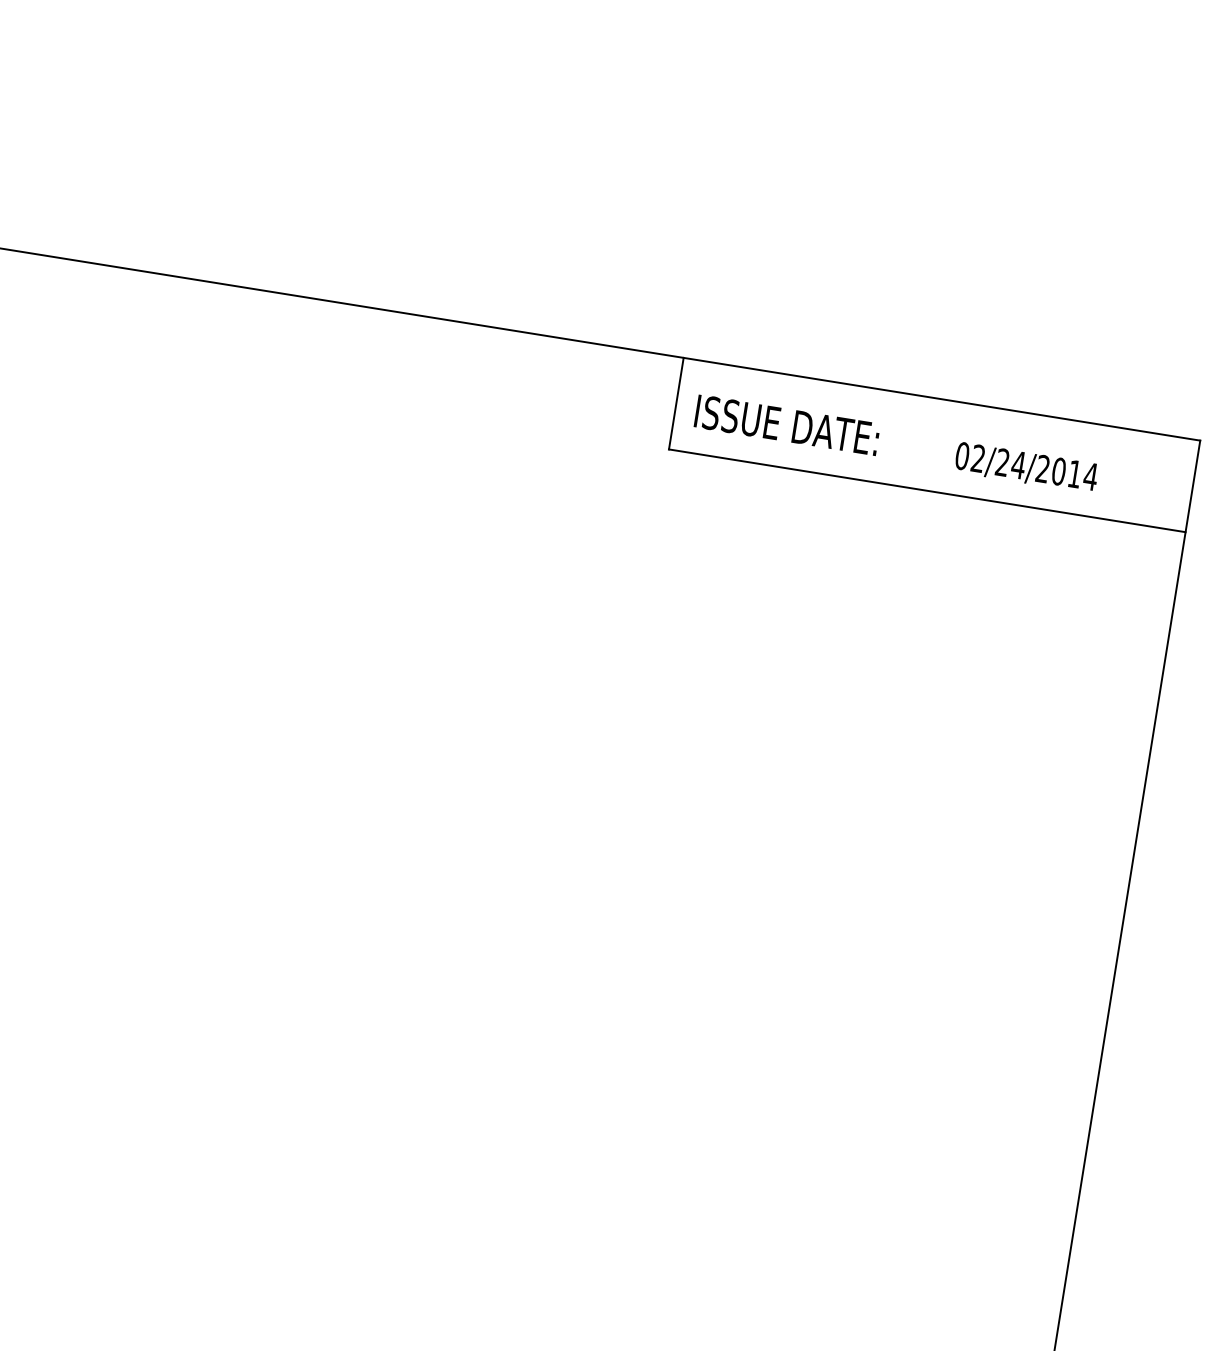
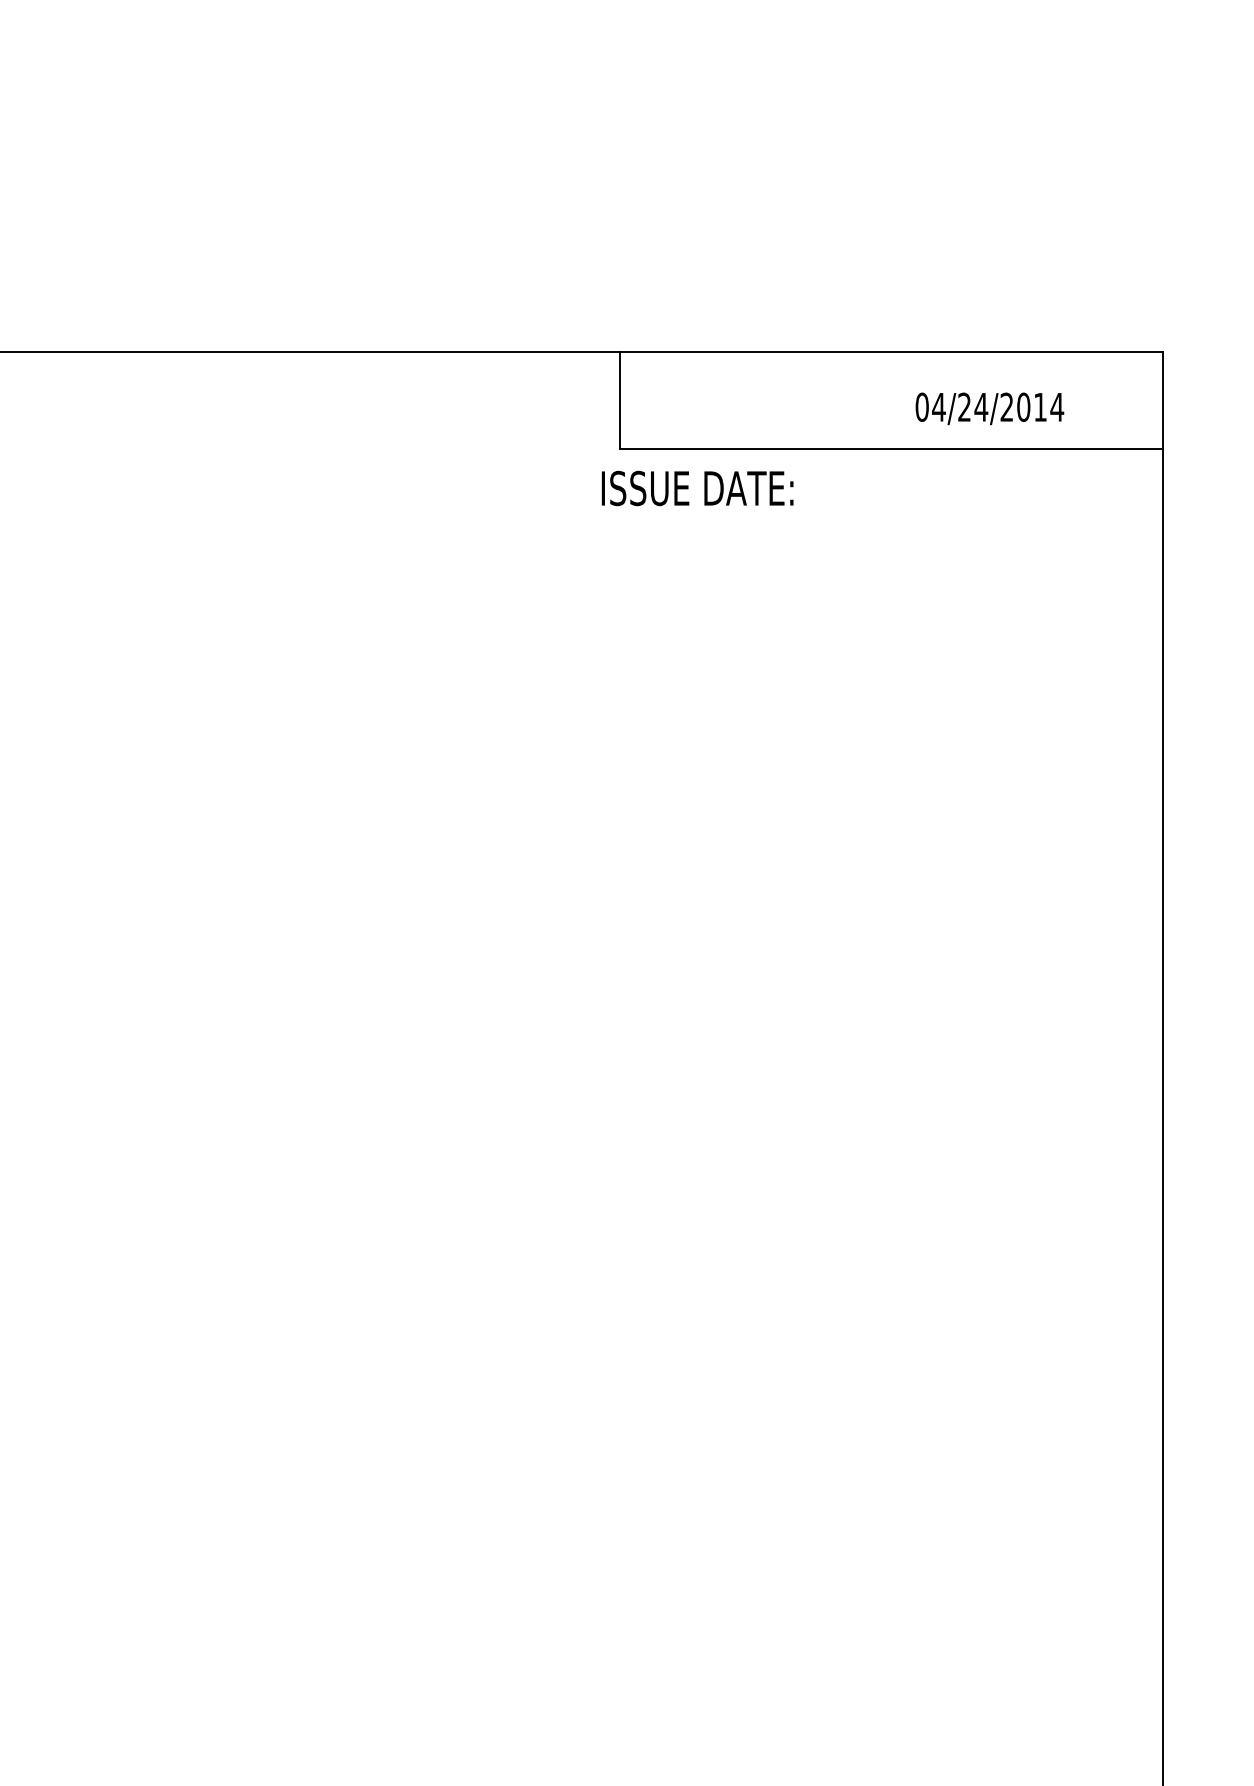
text: (787, 425) -> (697, 488), moved
text: (978, 457) -> (938, 406), 02/24/2014 -> 04/24/2014

